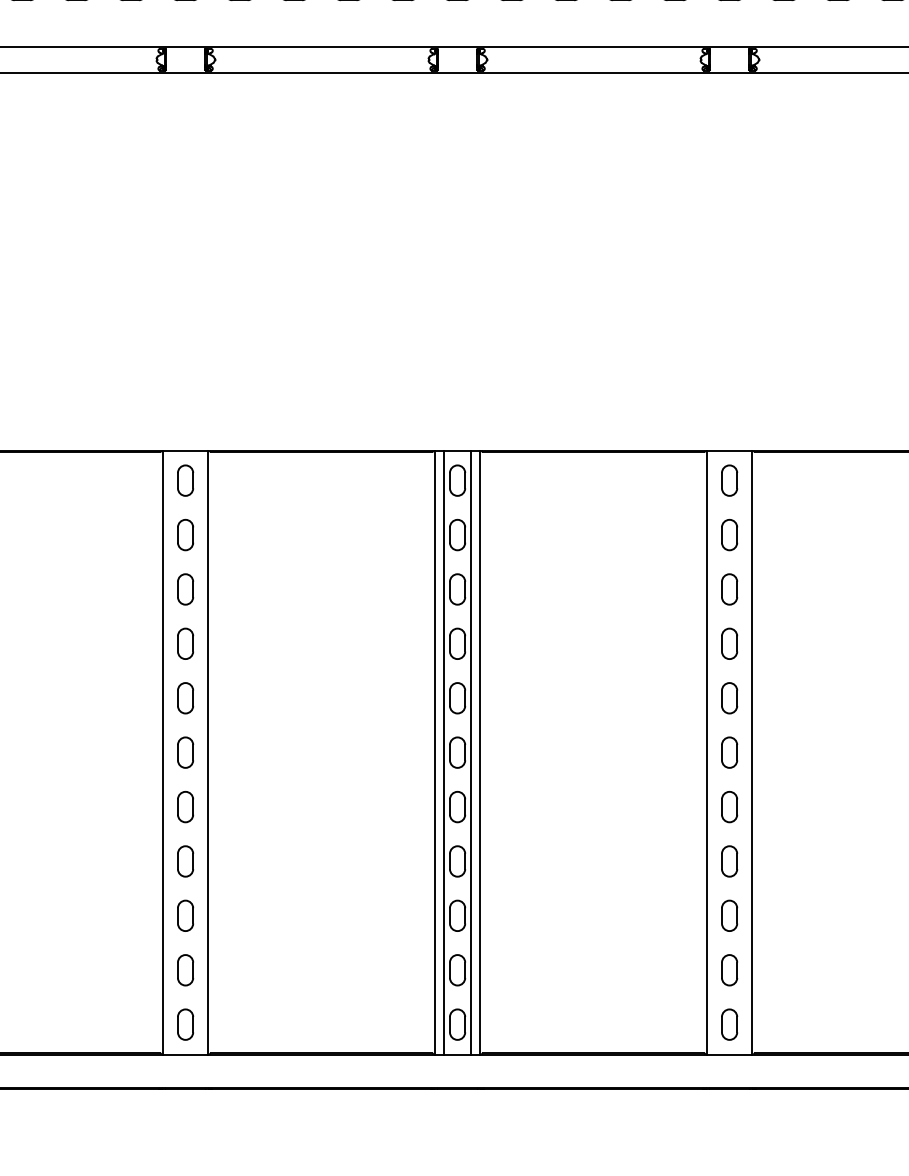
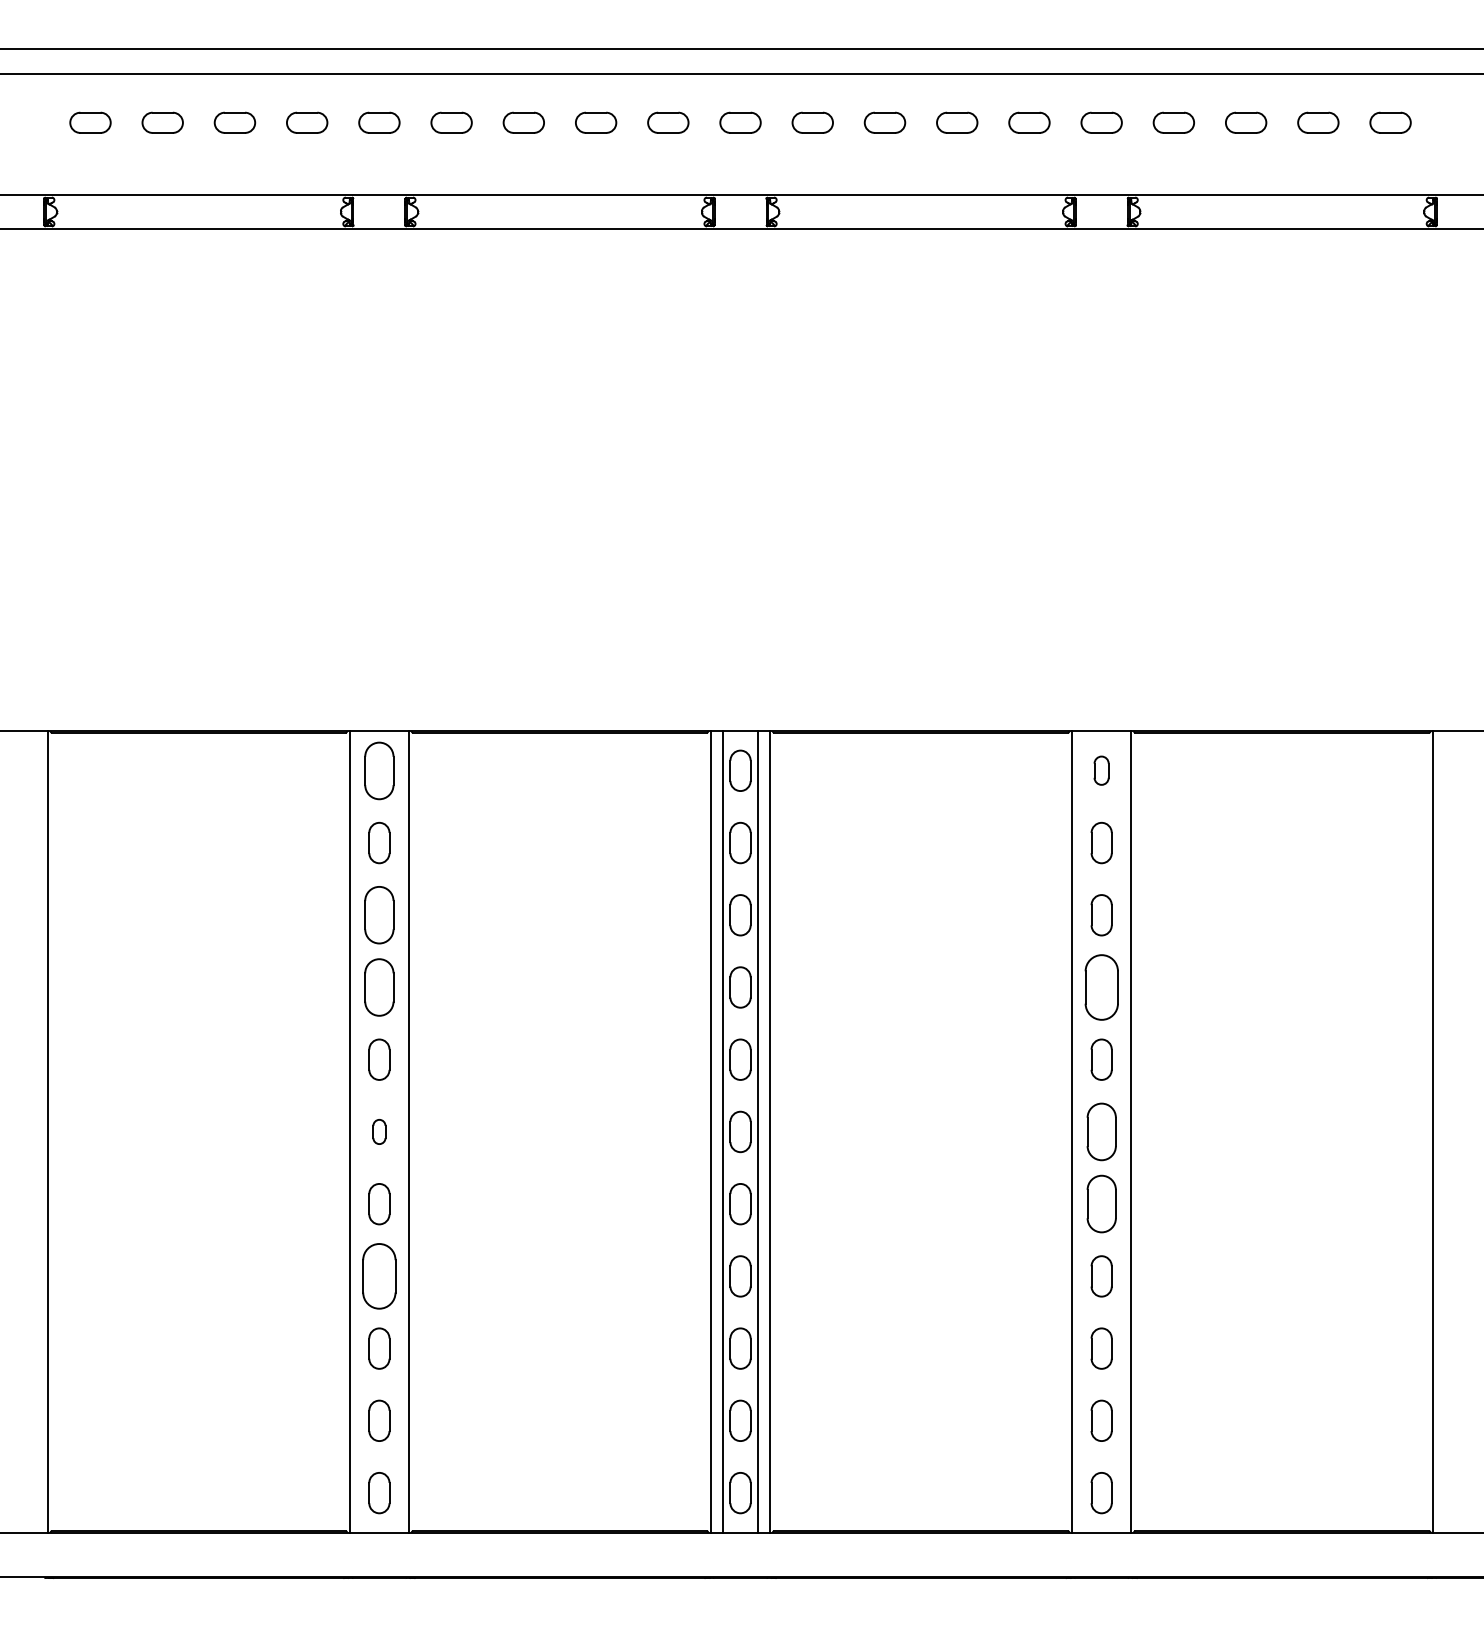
part: (185, 480) -> (379, 770), size x1.4
part: (729, 480) -> (1101, 770), size x0.7
part: (185, 589) -> (379, 915), size x1.4
part: (185, 643) -> (379, 987), size x1.4
part: (729, 643) -> (1101, 987), size x1.6
part: (185, 752) -> (379, 1131), size x0.6
part: (729, 752) -> (1101, 1131), size x1.4
part: (729, 807) -> (1101, 1204), size x1.4
part: (185, 861) -> (379, 1276), size x1.6

